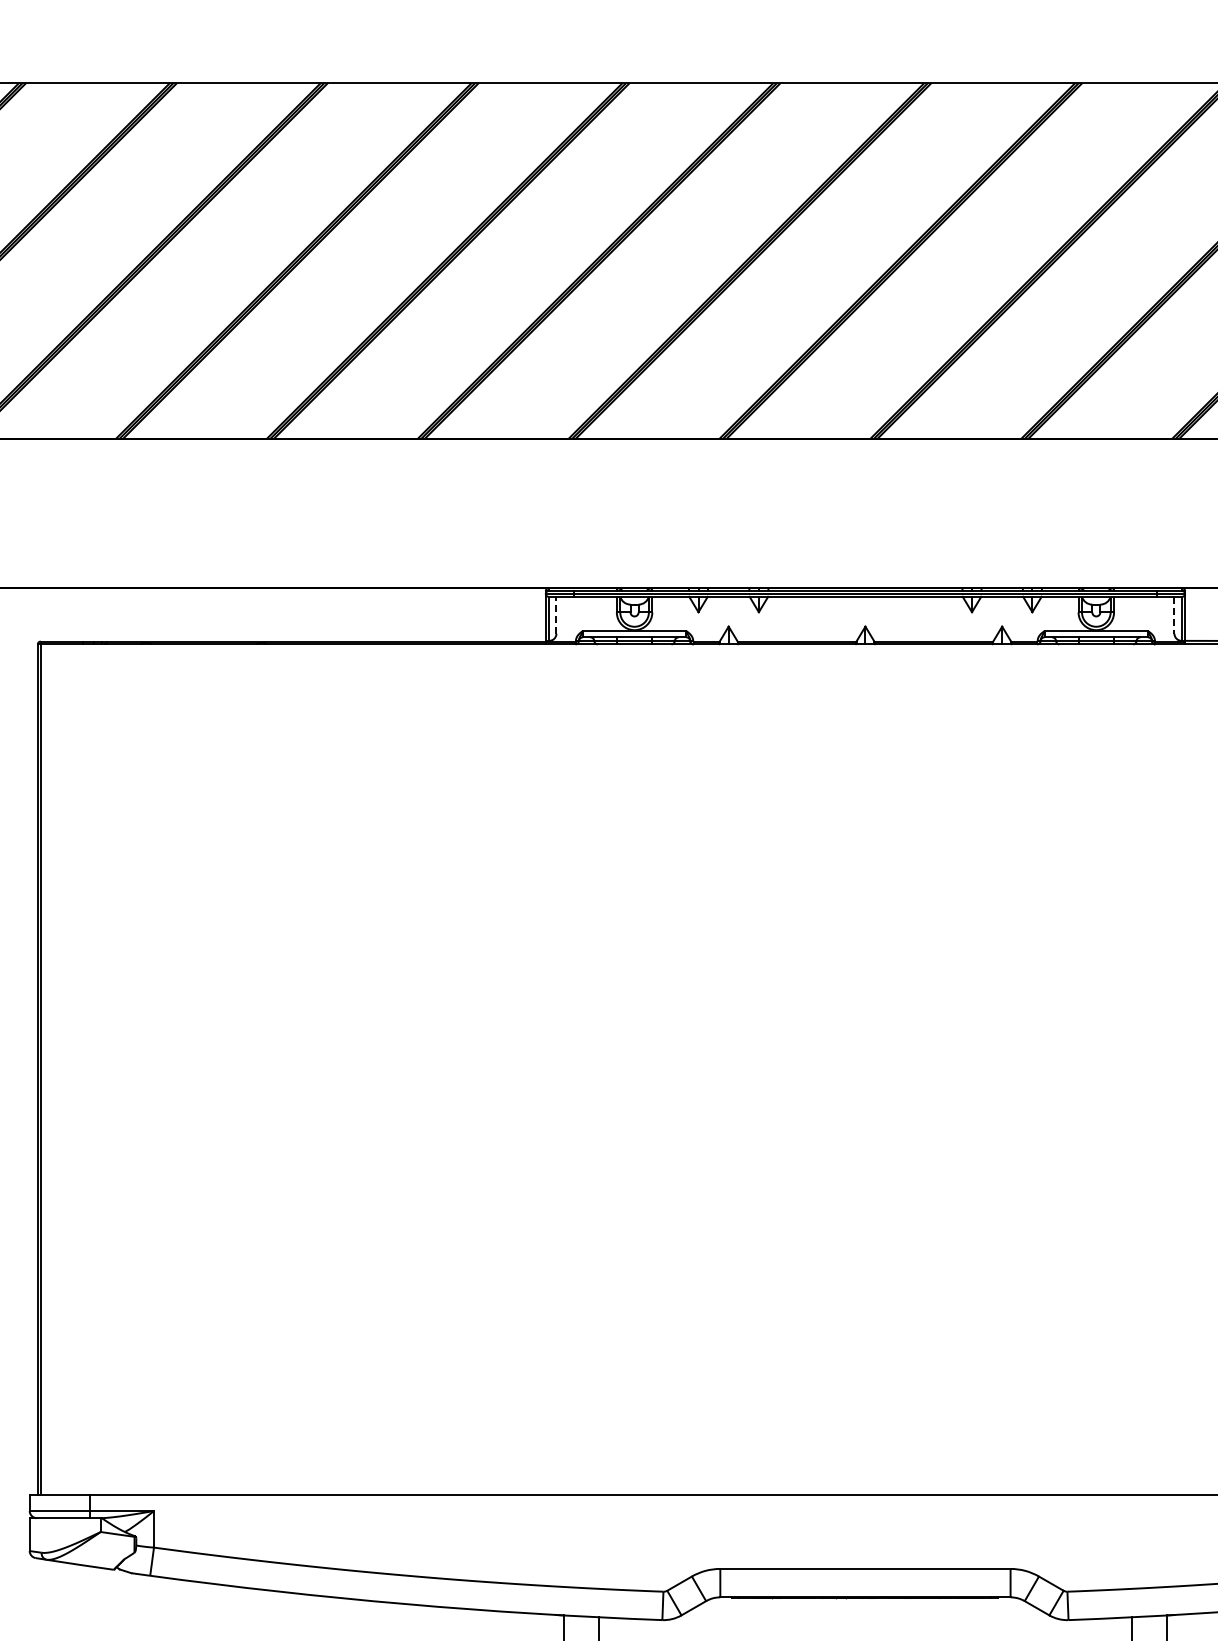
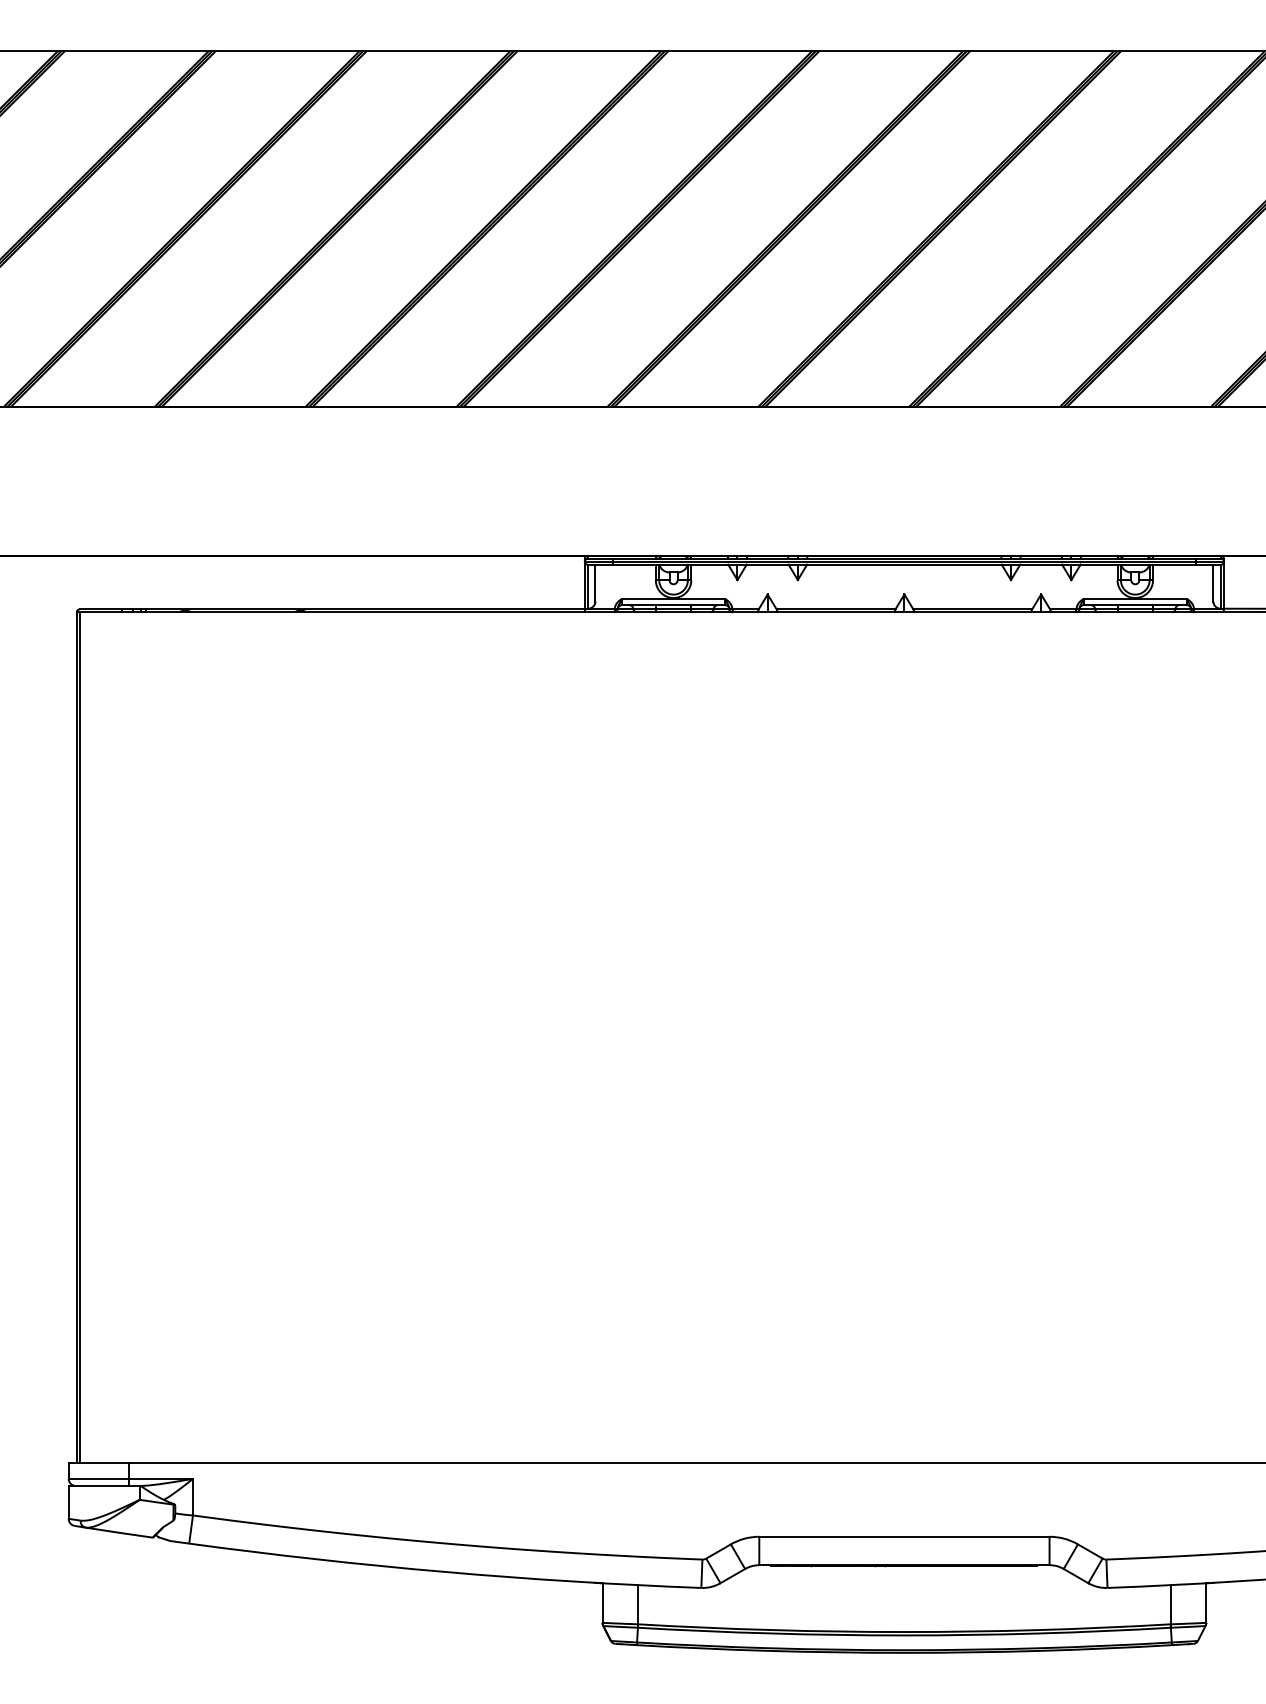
line: (556, 614) -> (595, 582), dashed -> solid
line: (1174, 615) -> (1213, 583), dashed -> solid

